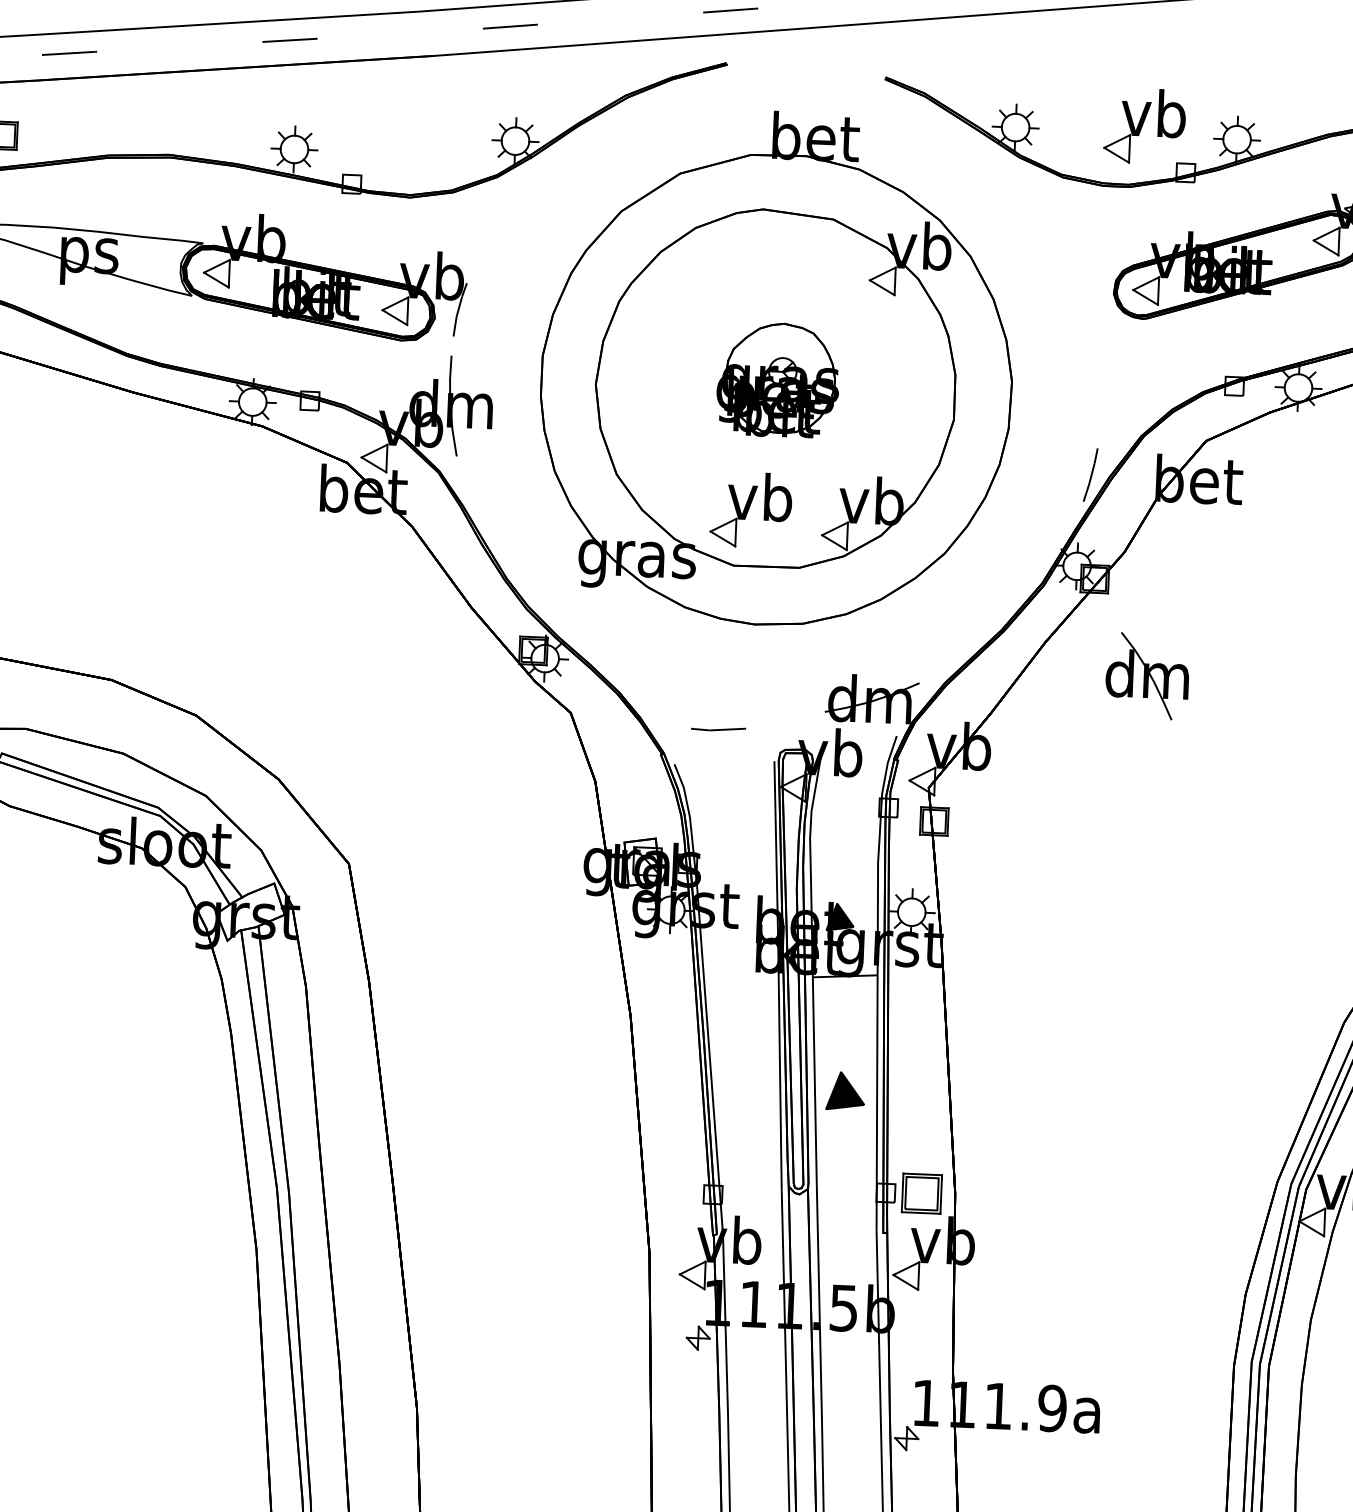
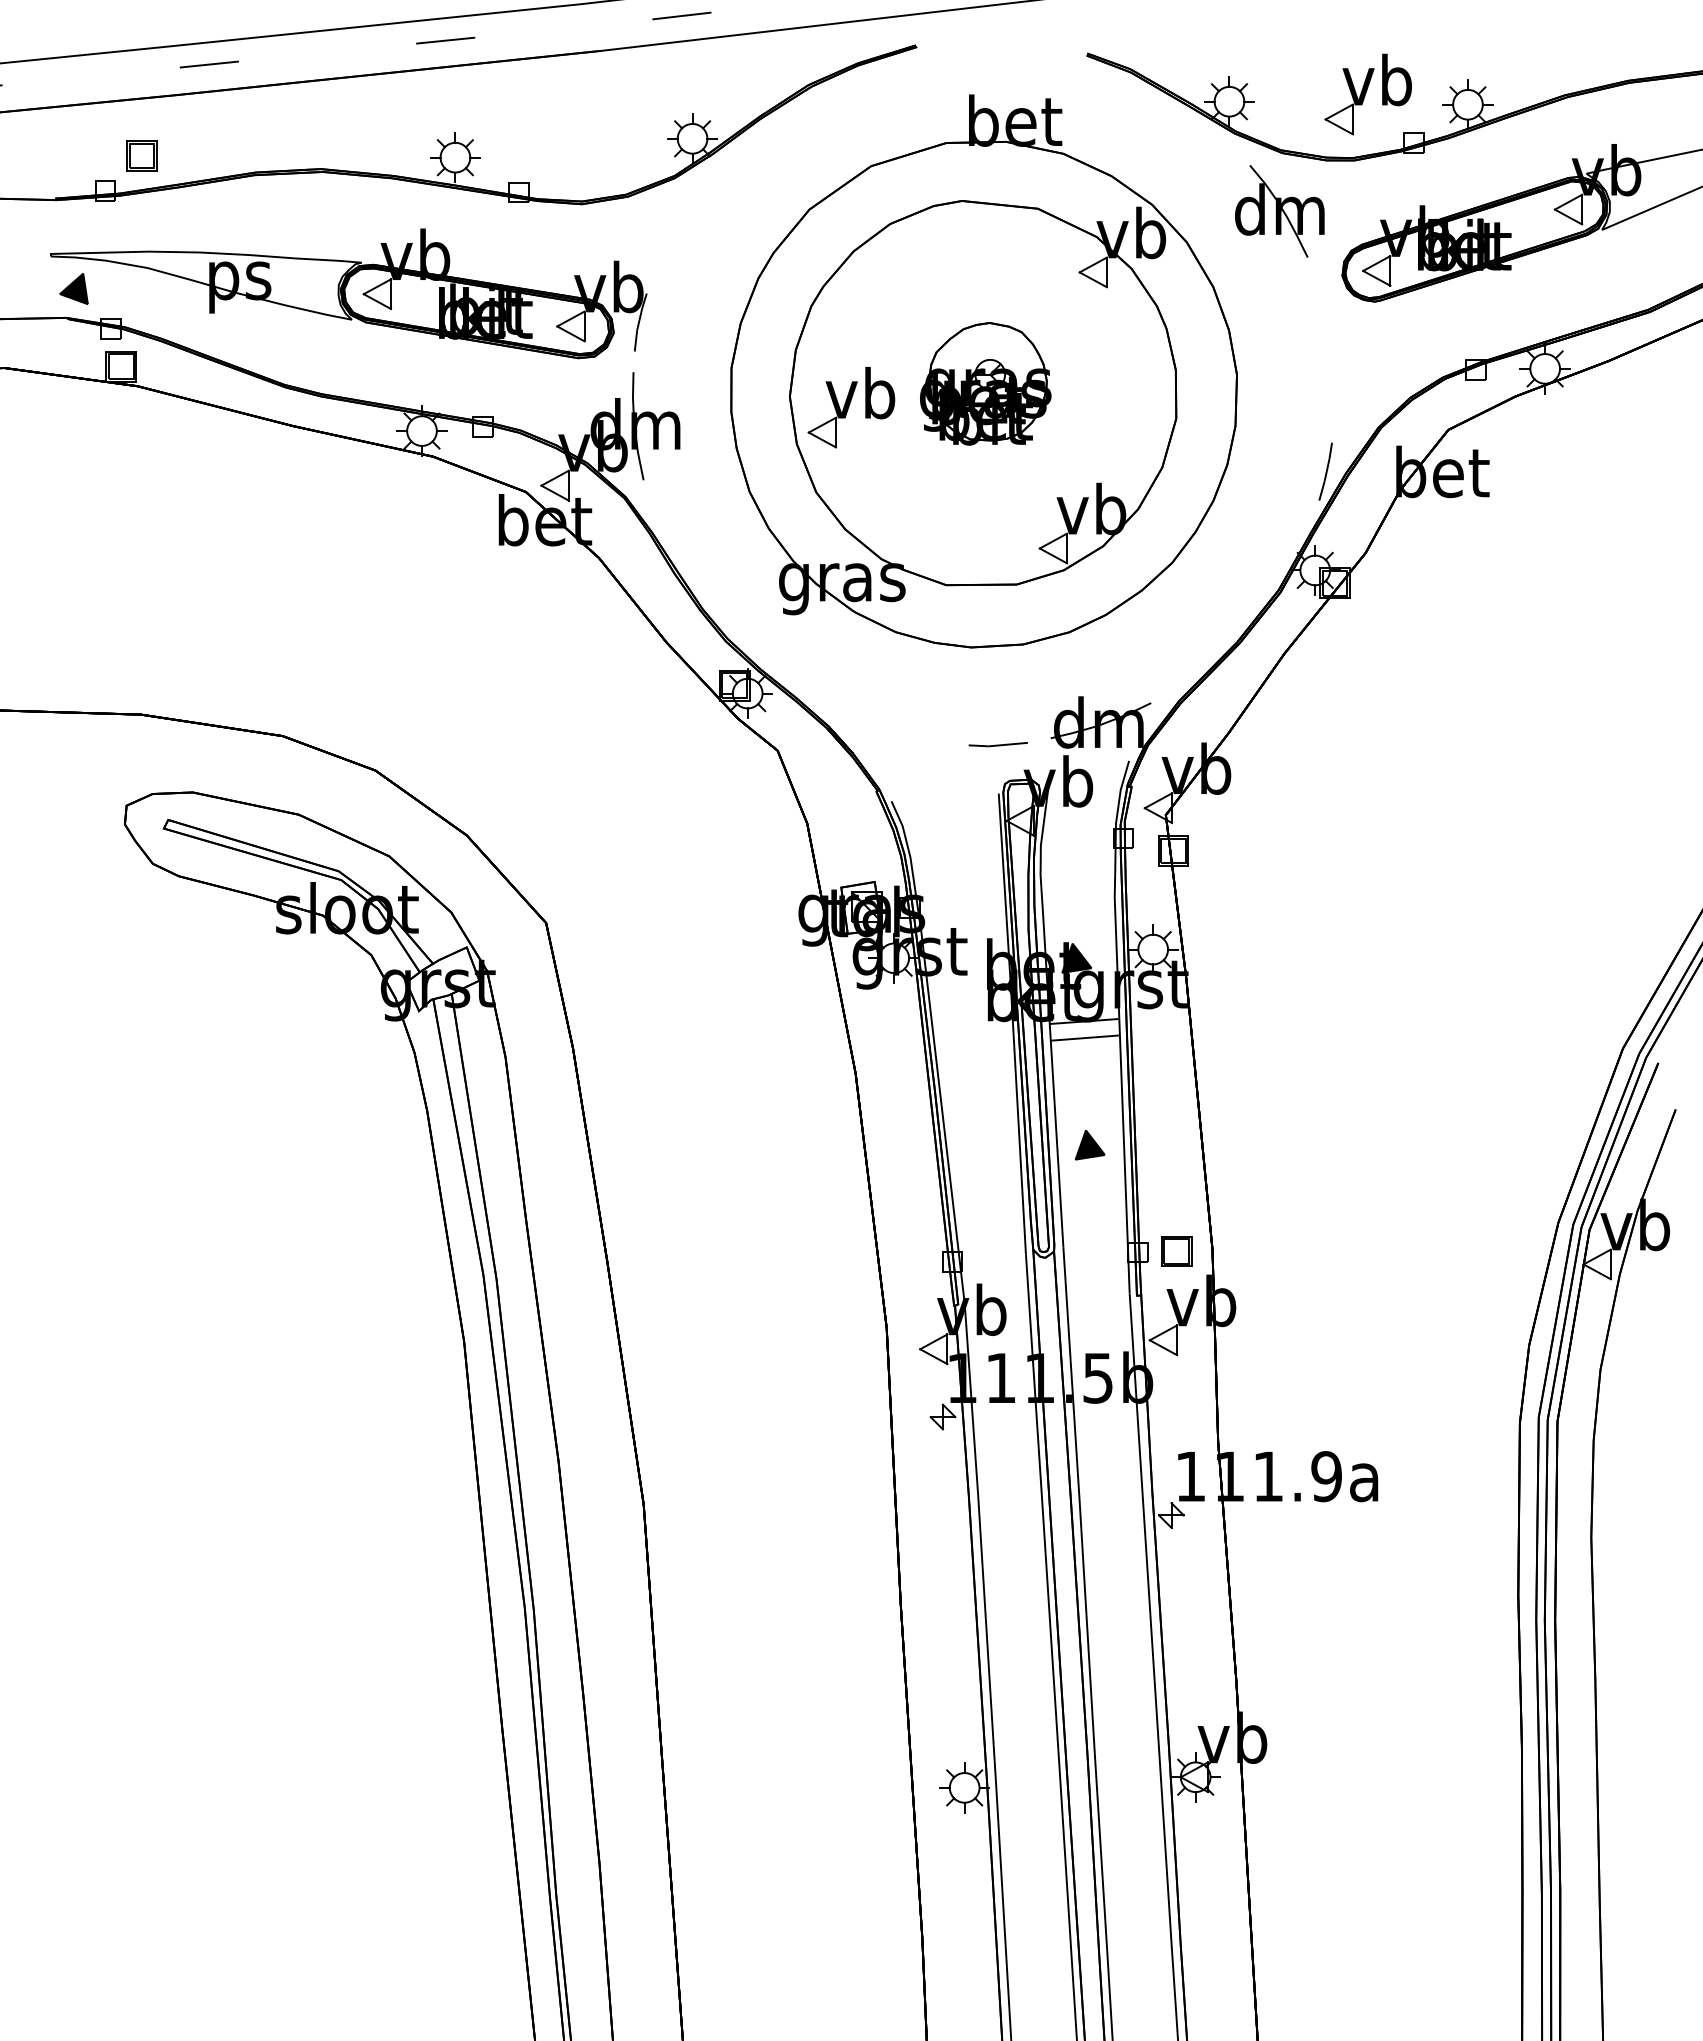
part: (751, 509) -> (851, 407), moved
part: (1147, 676) -> (1279, 211), moved
curve: (717, 729) -> (997, 744), moved
line: (844, 991) -> (1084, 1037), added
part: (845, 1091) -> (1089, 1145), size x0.71
part: (921, 1193) -> (1176, 1251), size x0.71

